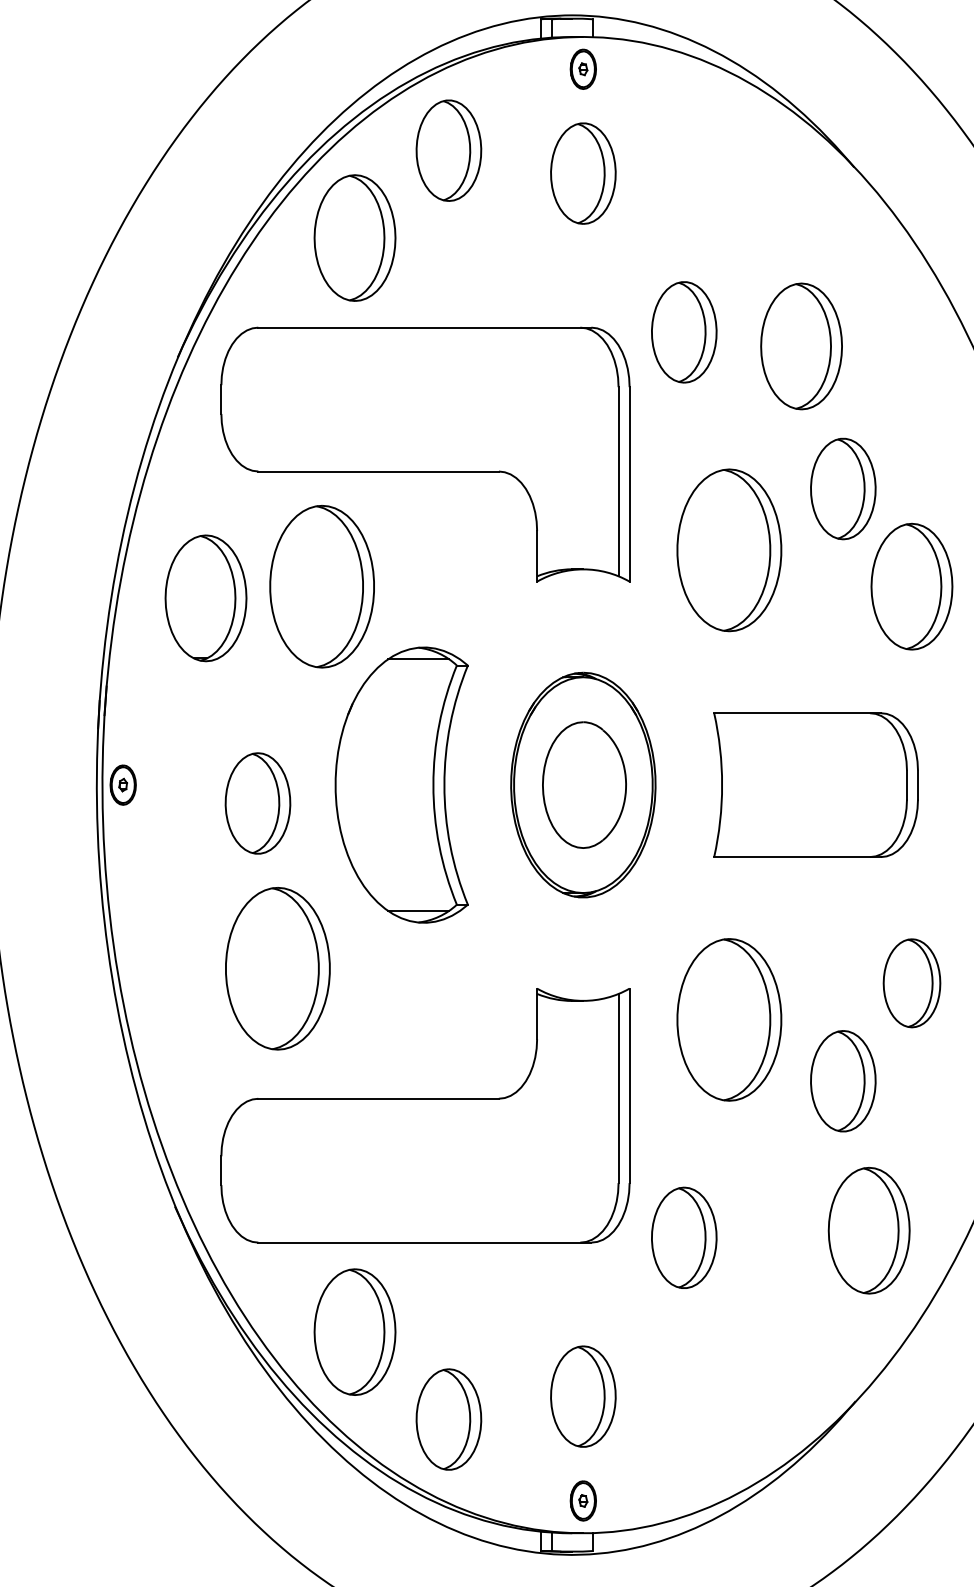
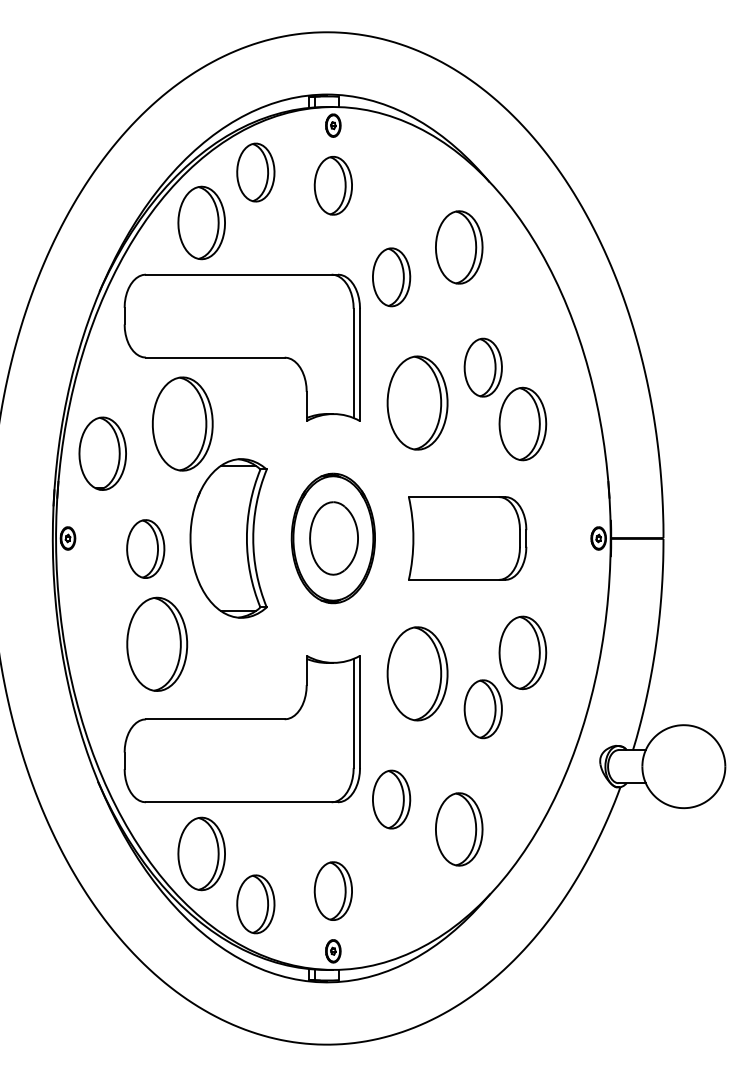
part: (802, 346) -> (459, 247), moved
part: (205, 597) -> (102, 453), moved
part: (911, 982) -> (522, 652), size x1.43
part: (869, 1230) -> (459, 829), moved

